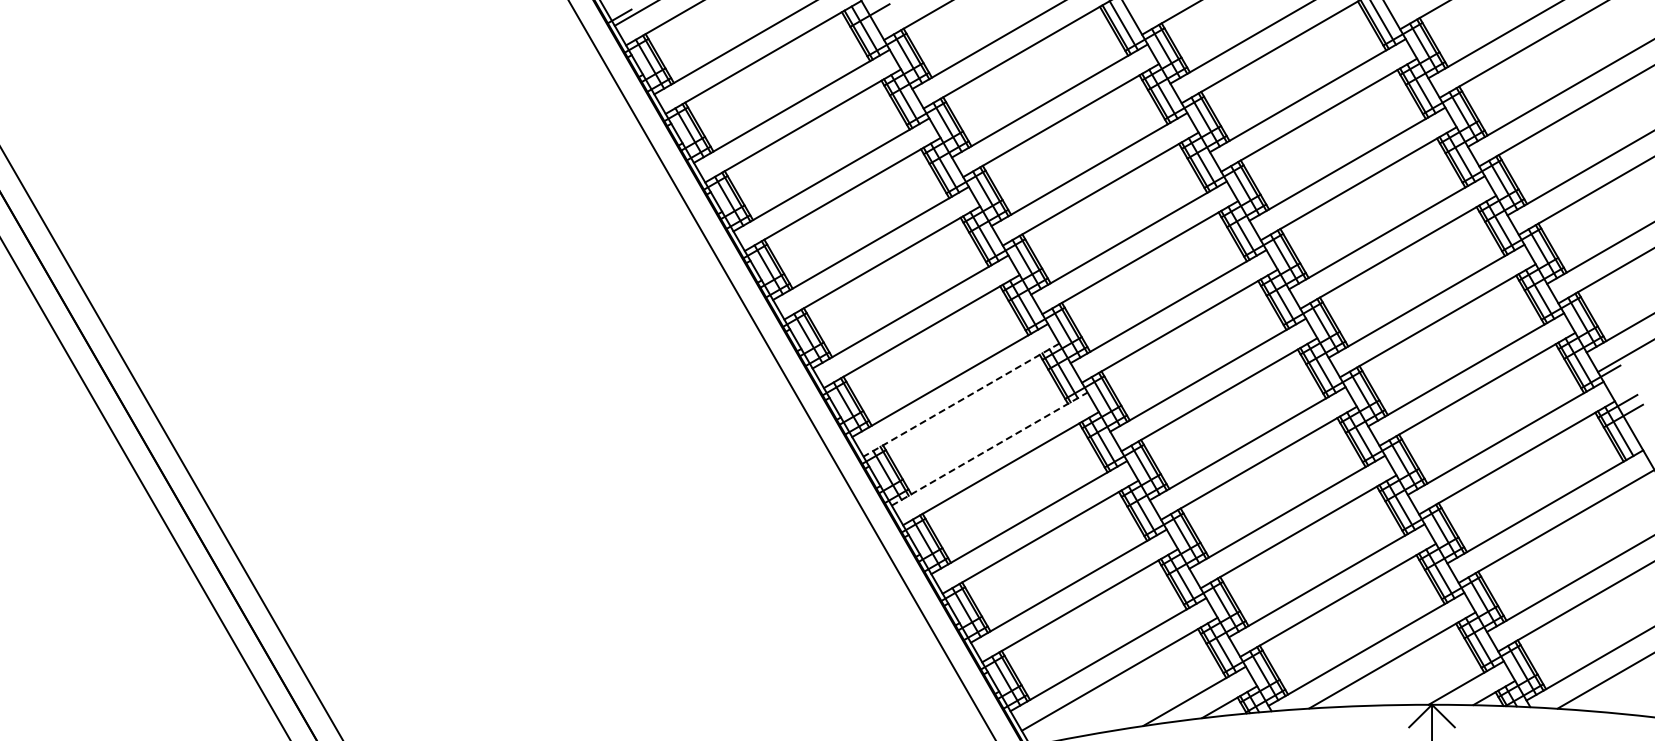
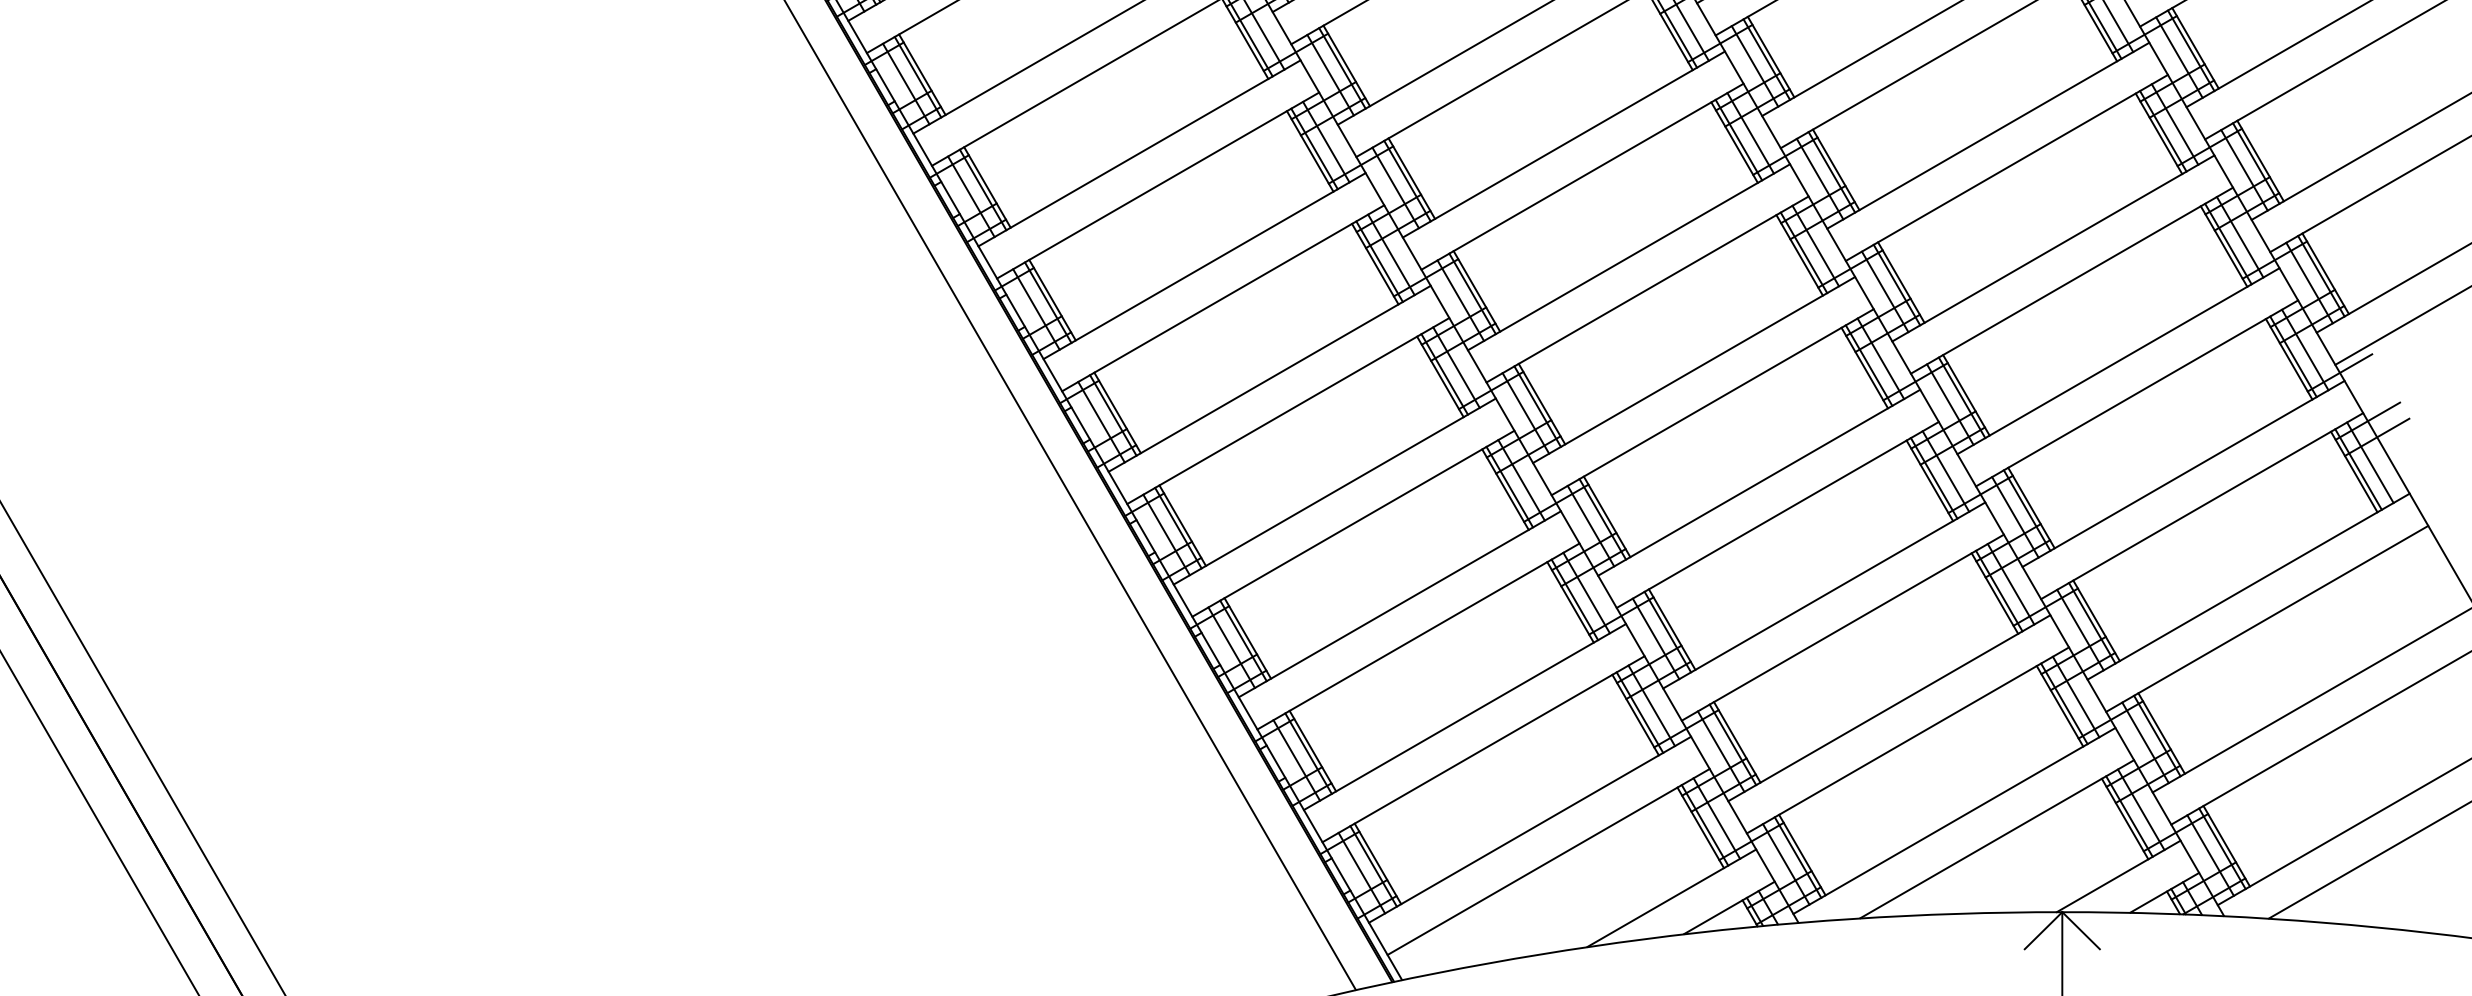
line: (961, 400) -> (1288, 411), dashed -> solid
line: (990, 448) -> (1336, 490), dashed -> solid

